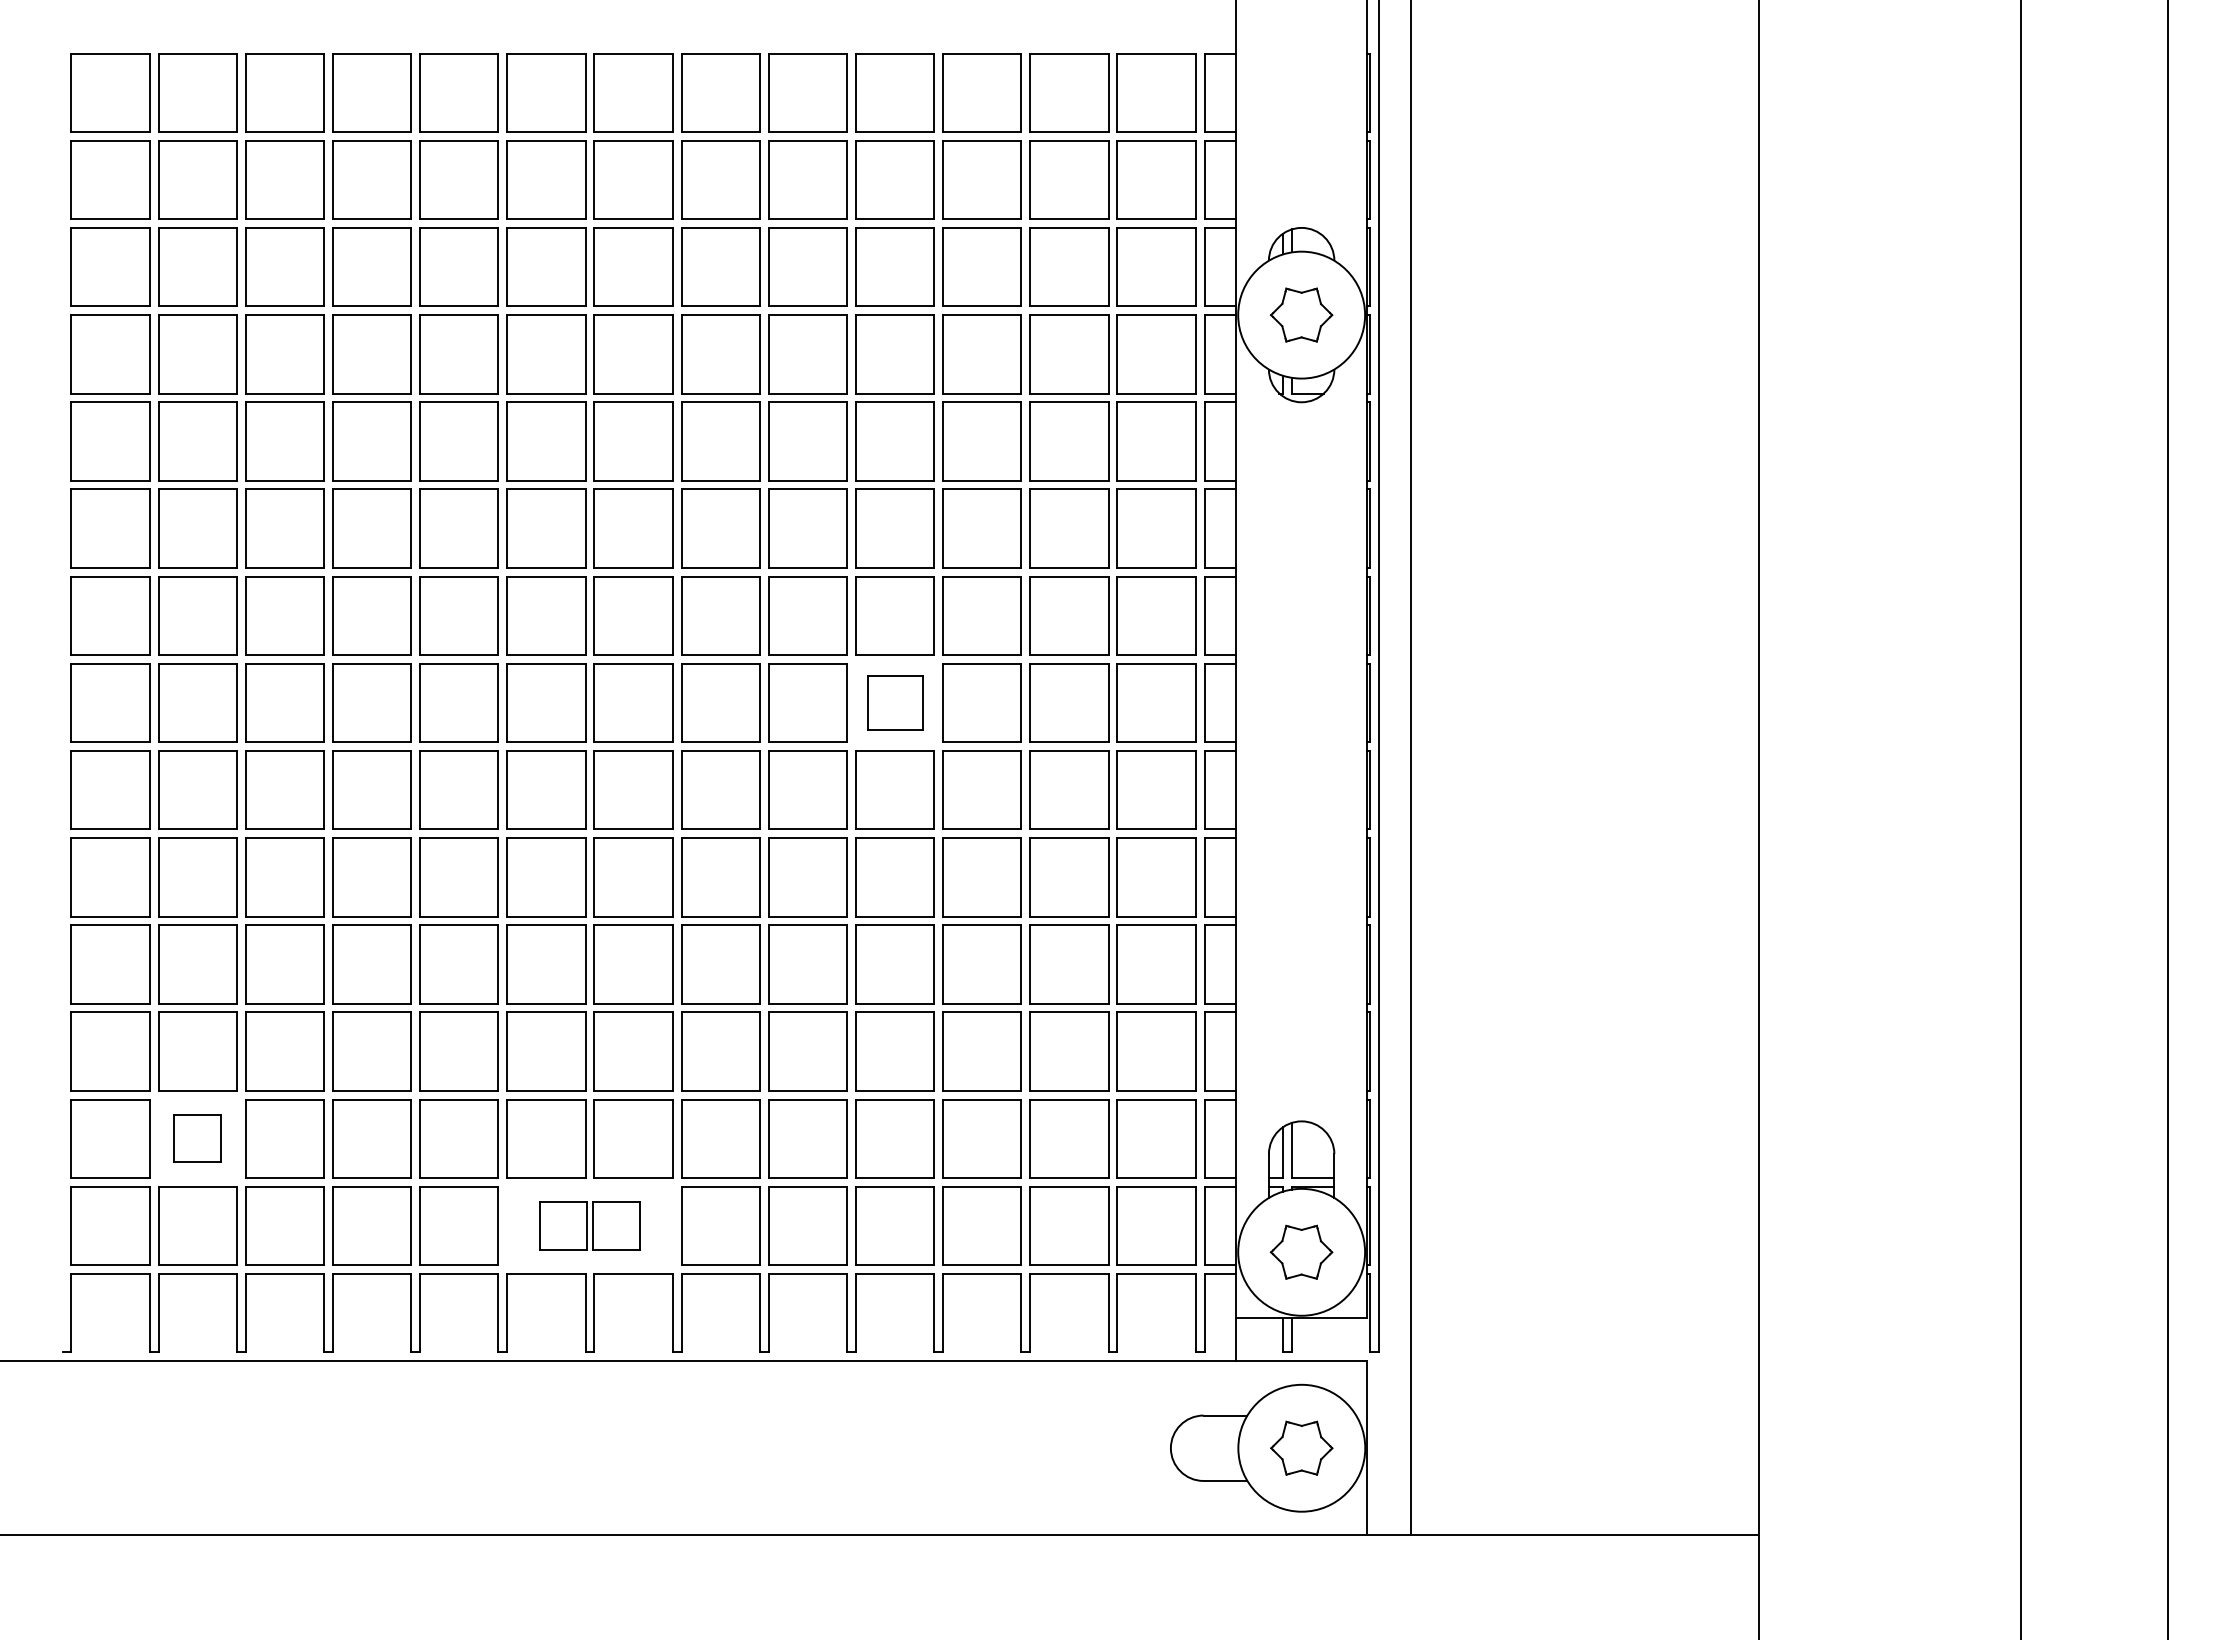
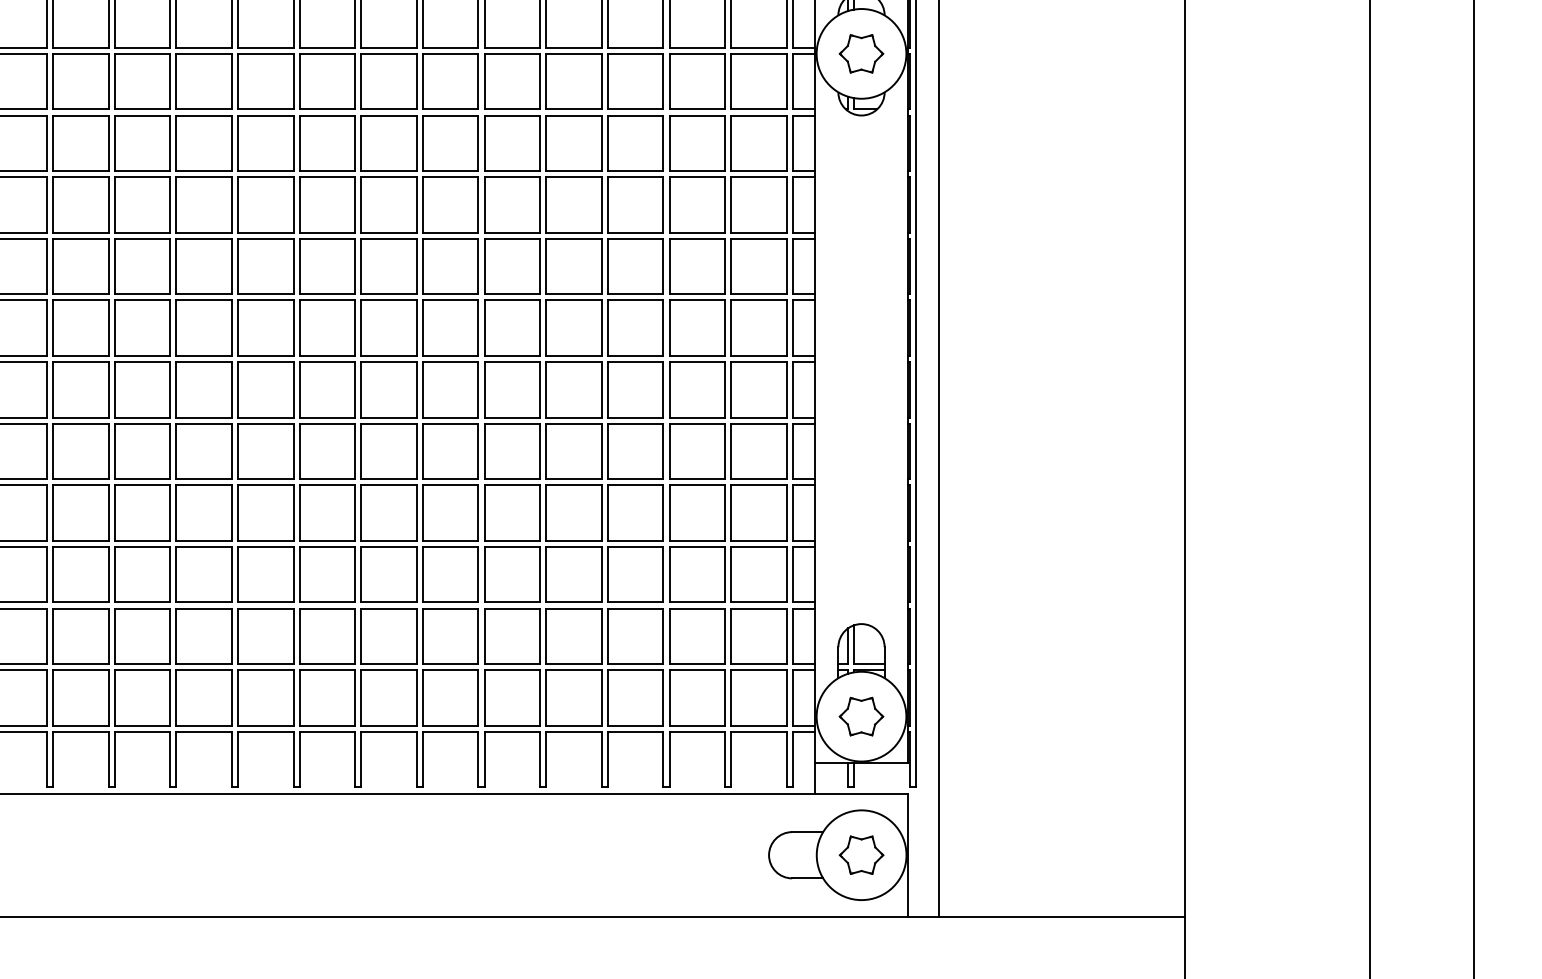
part: (894, 702) -> (573, 327), size x1.43
part: (197, 1138) -> (80, 636), size x1.67
part: (589, 1225) -> (357, 697), size x1.67

